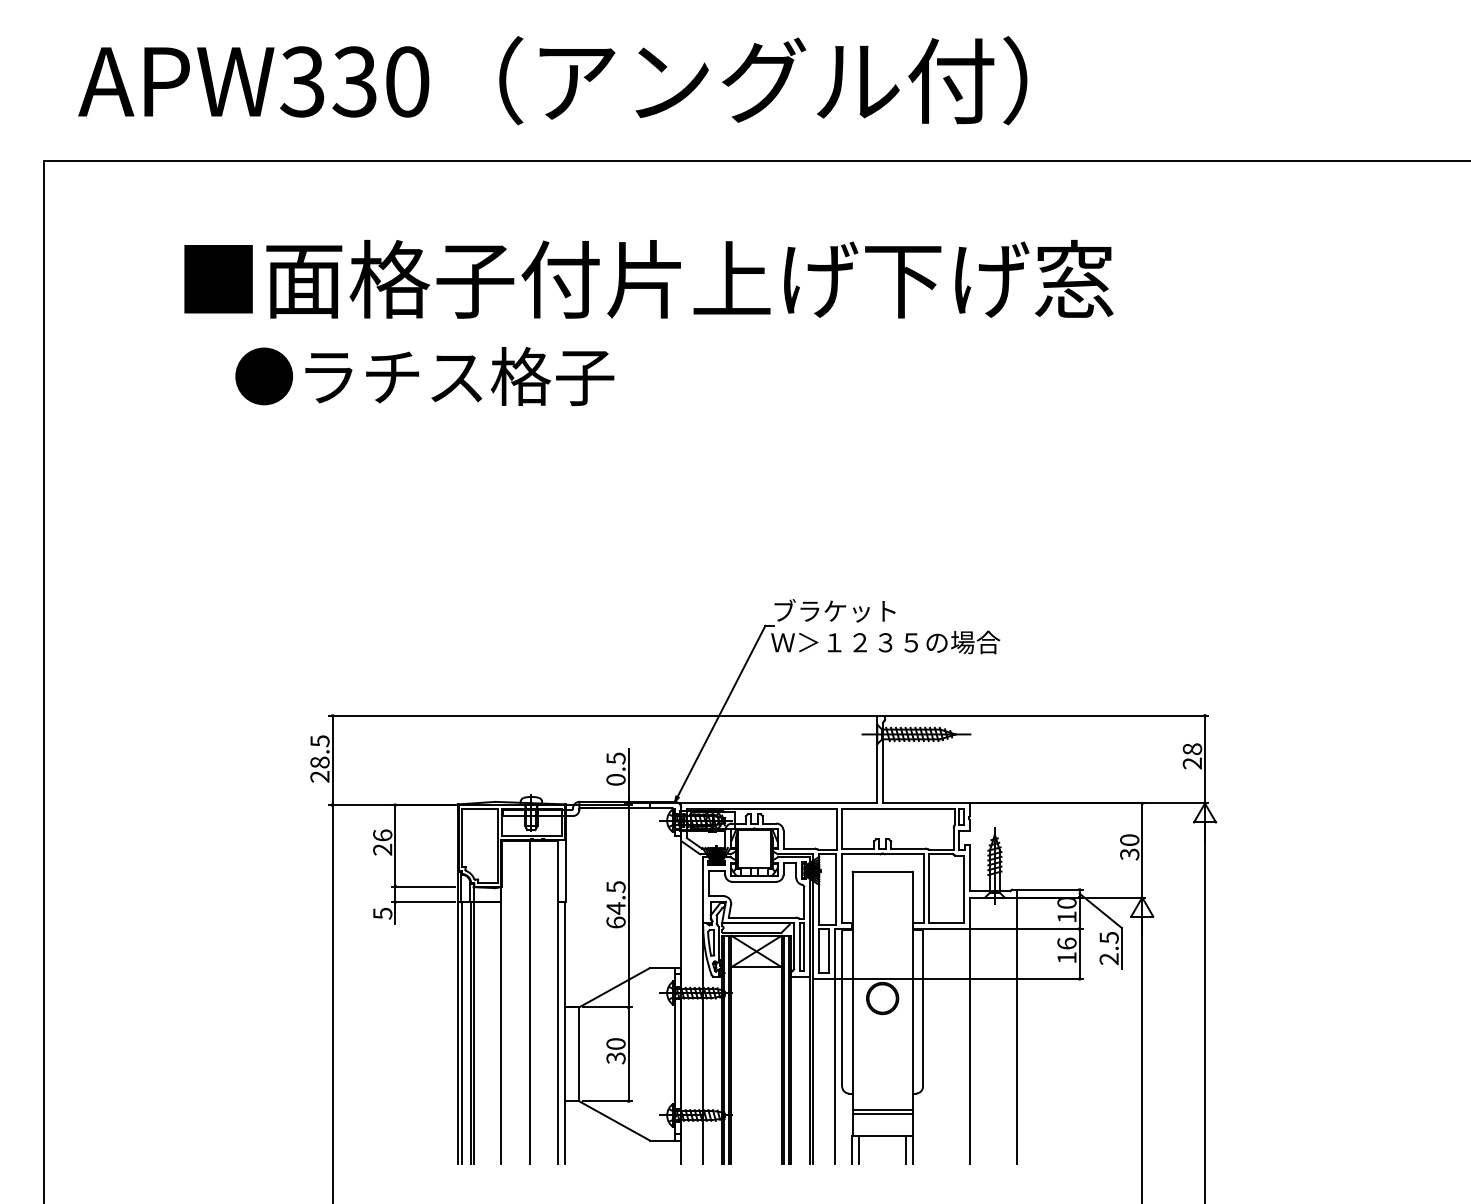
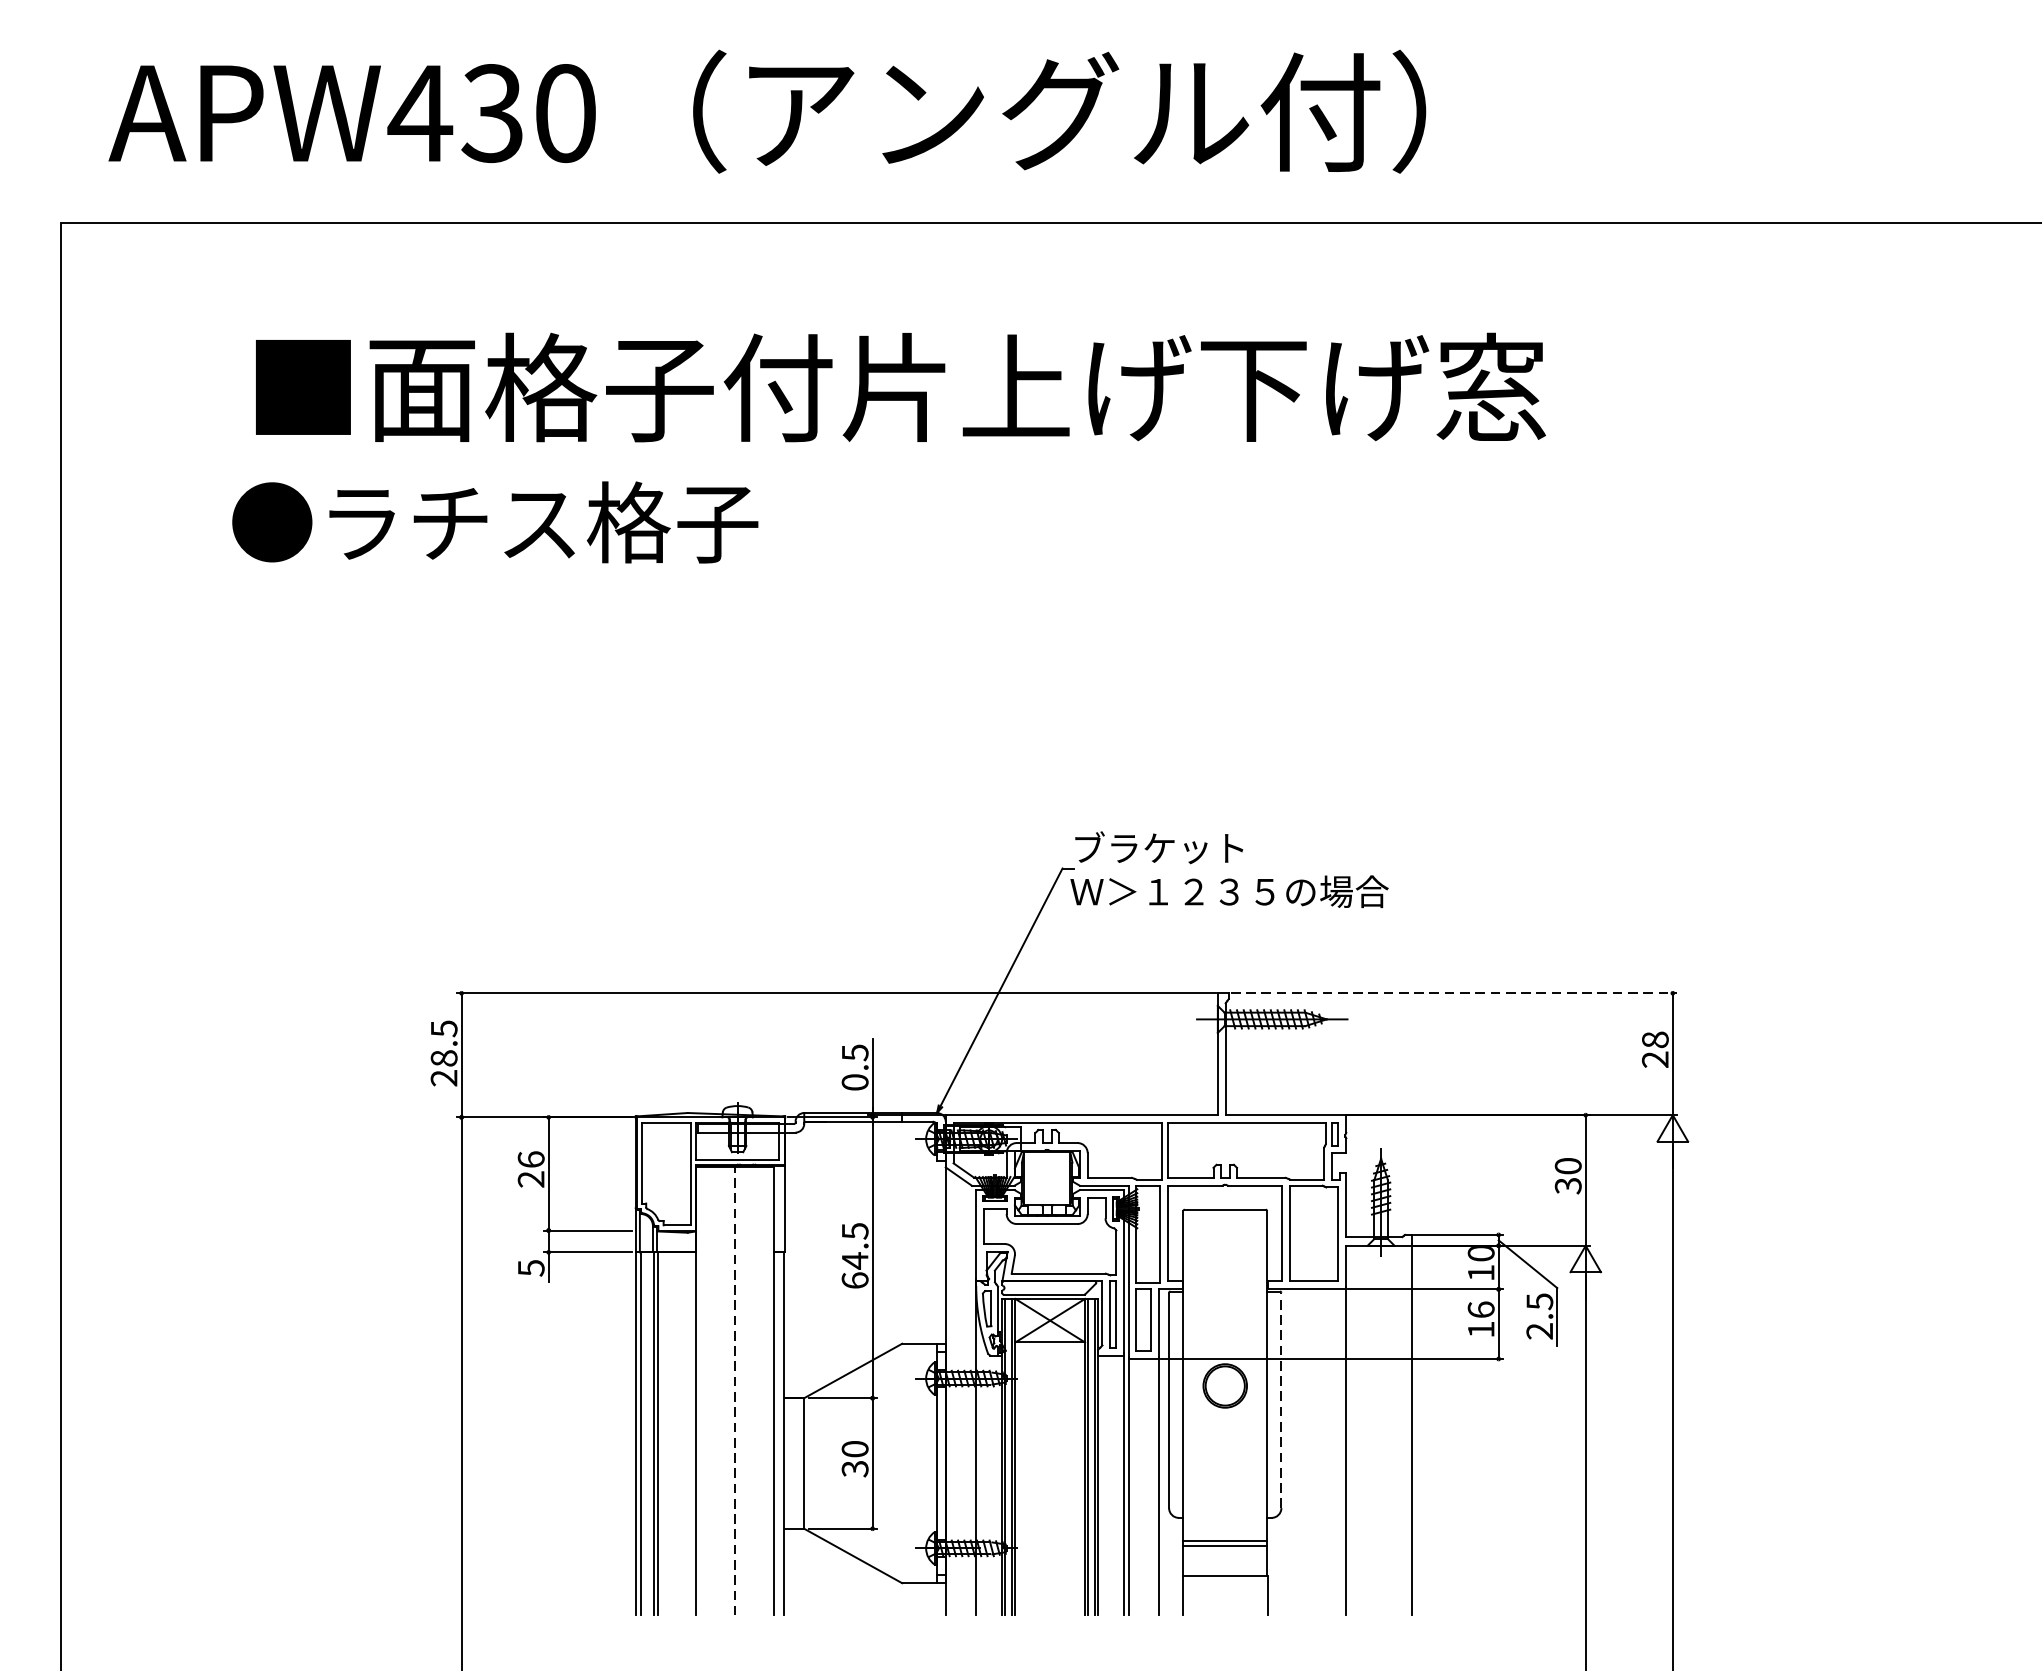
text: (302, 81) -> (419, 112), APW330 -> APW430
text: (424, 376) -> (494, 522), moved
line: (1047, 715) -> (1454, 993), solid -> dashed
line: (529, 1001) -> (735, 1390), solid -> dashed
line: (923, 1008) -> (1282, 1399), solid -> dashed
line: (859, 1149) -> (1193, 1595), removed
line: (905, 1149) -> (1257, 1595), removed

